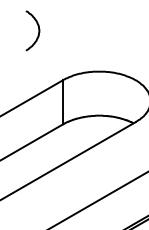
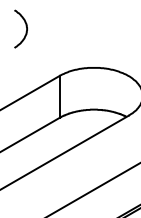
curve: (37, 28) -> (25, 26), moved

